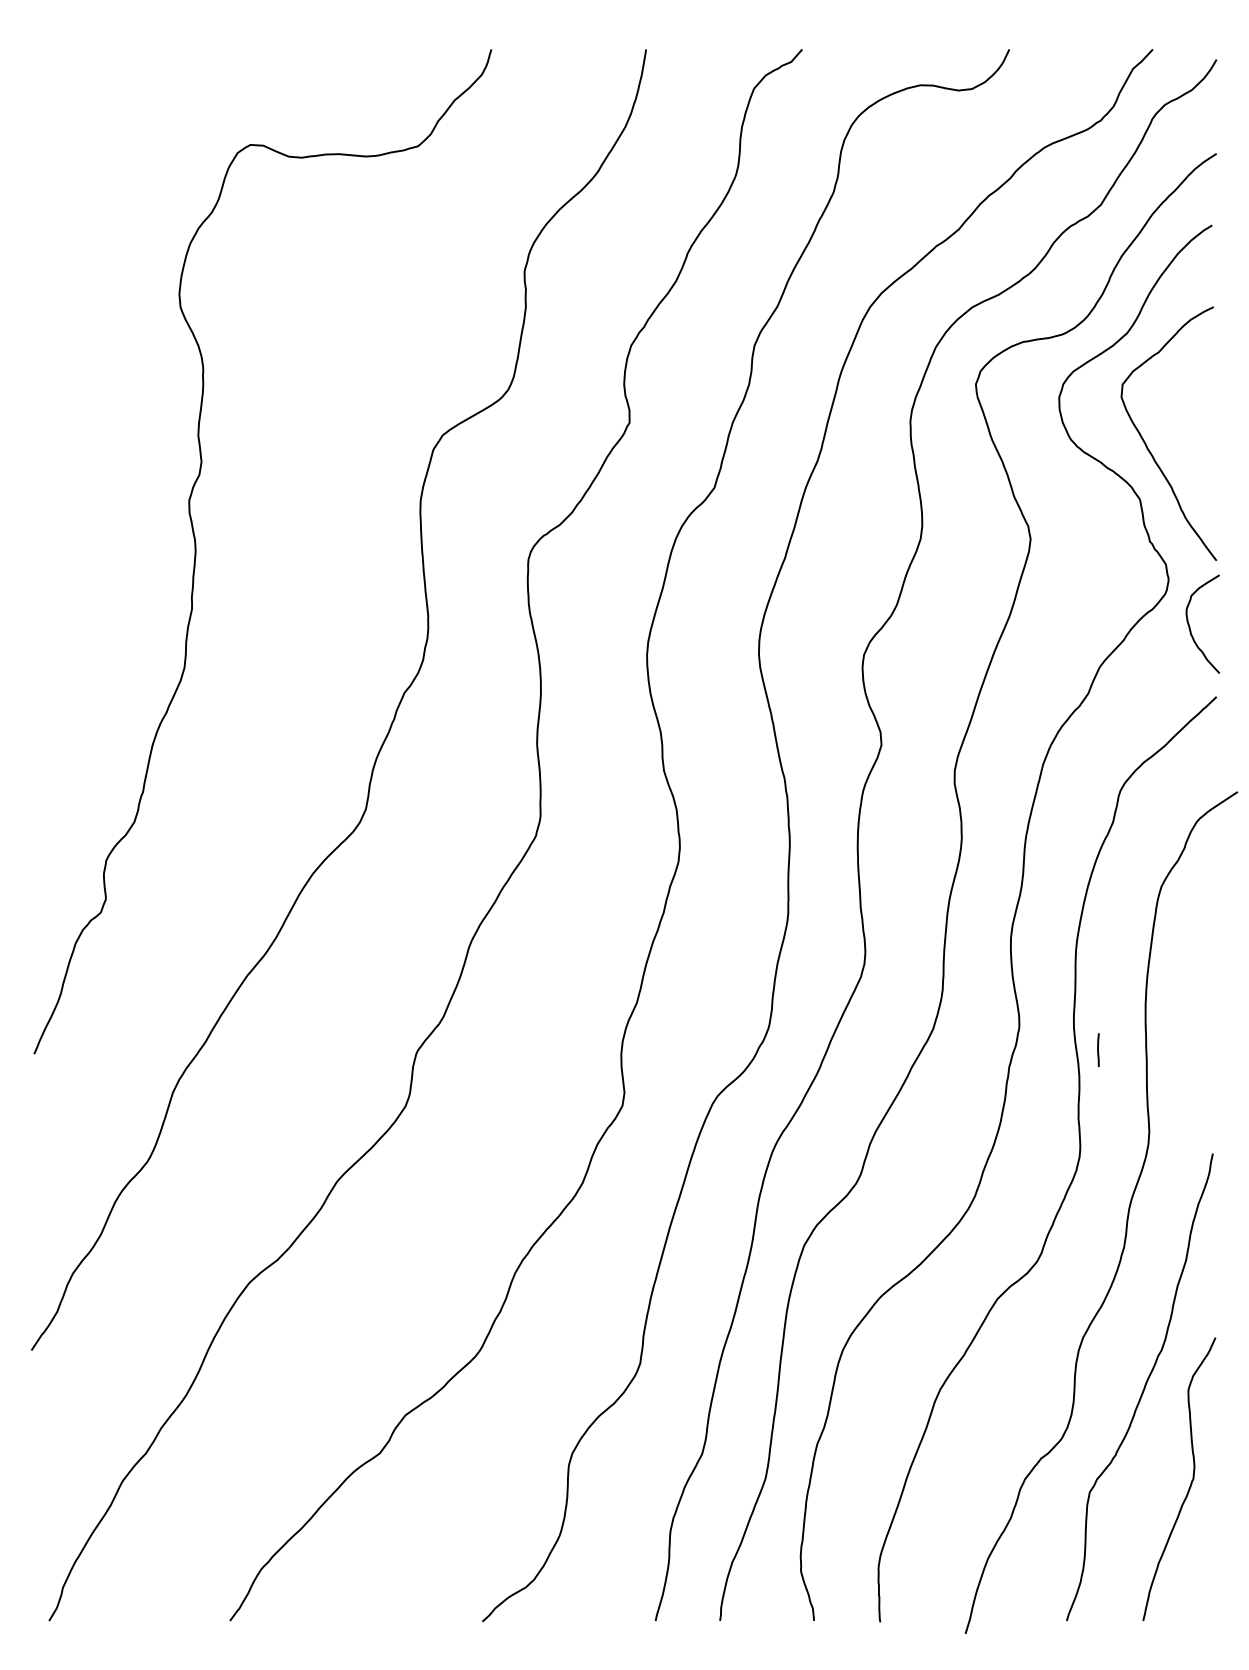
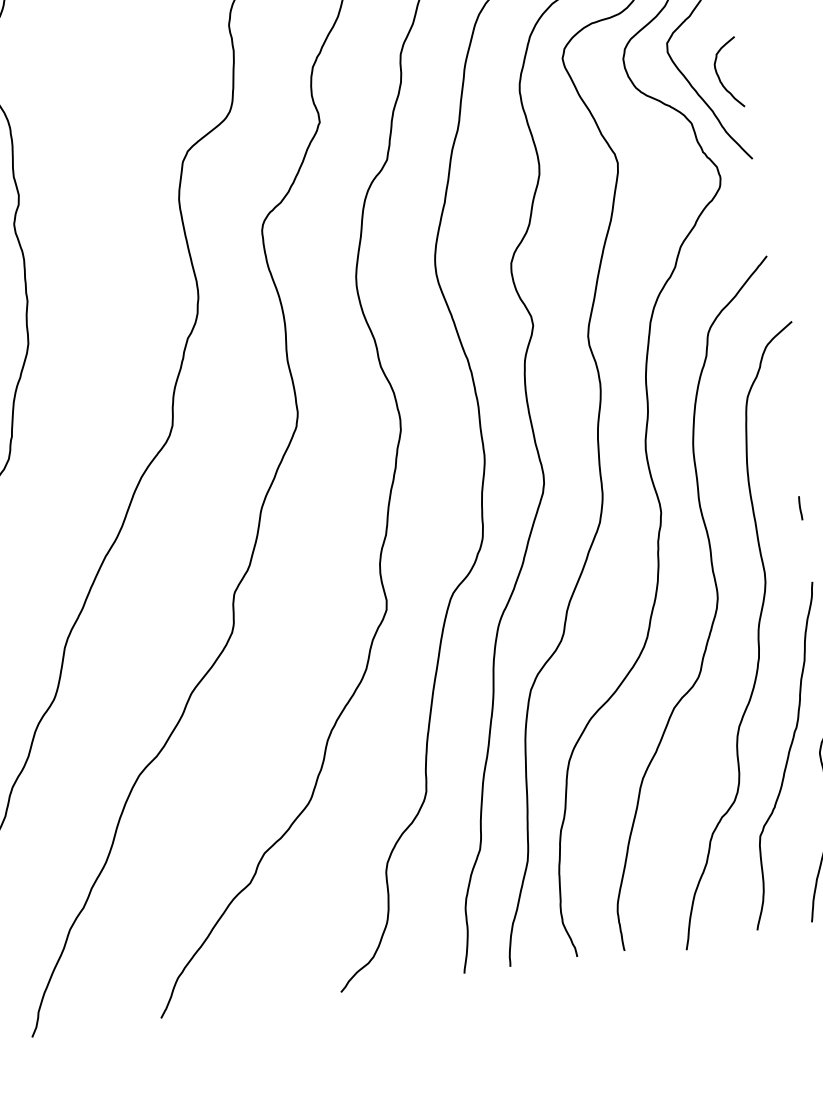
curve: (1190, 626) -> (719, 76), moved
line: (1098, 1049) -> (800, 507), moved

